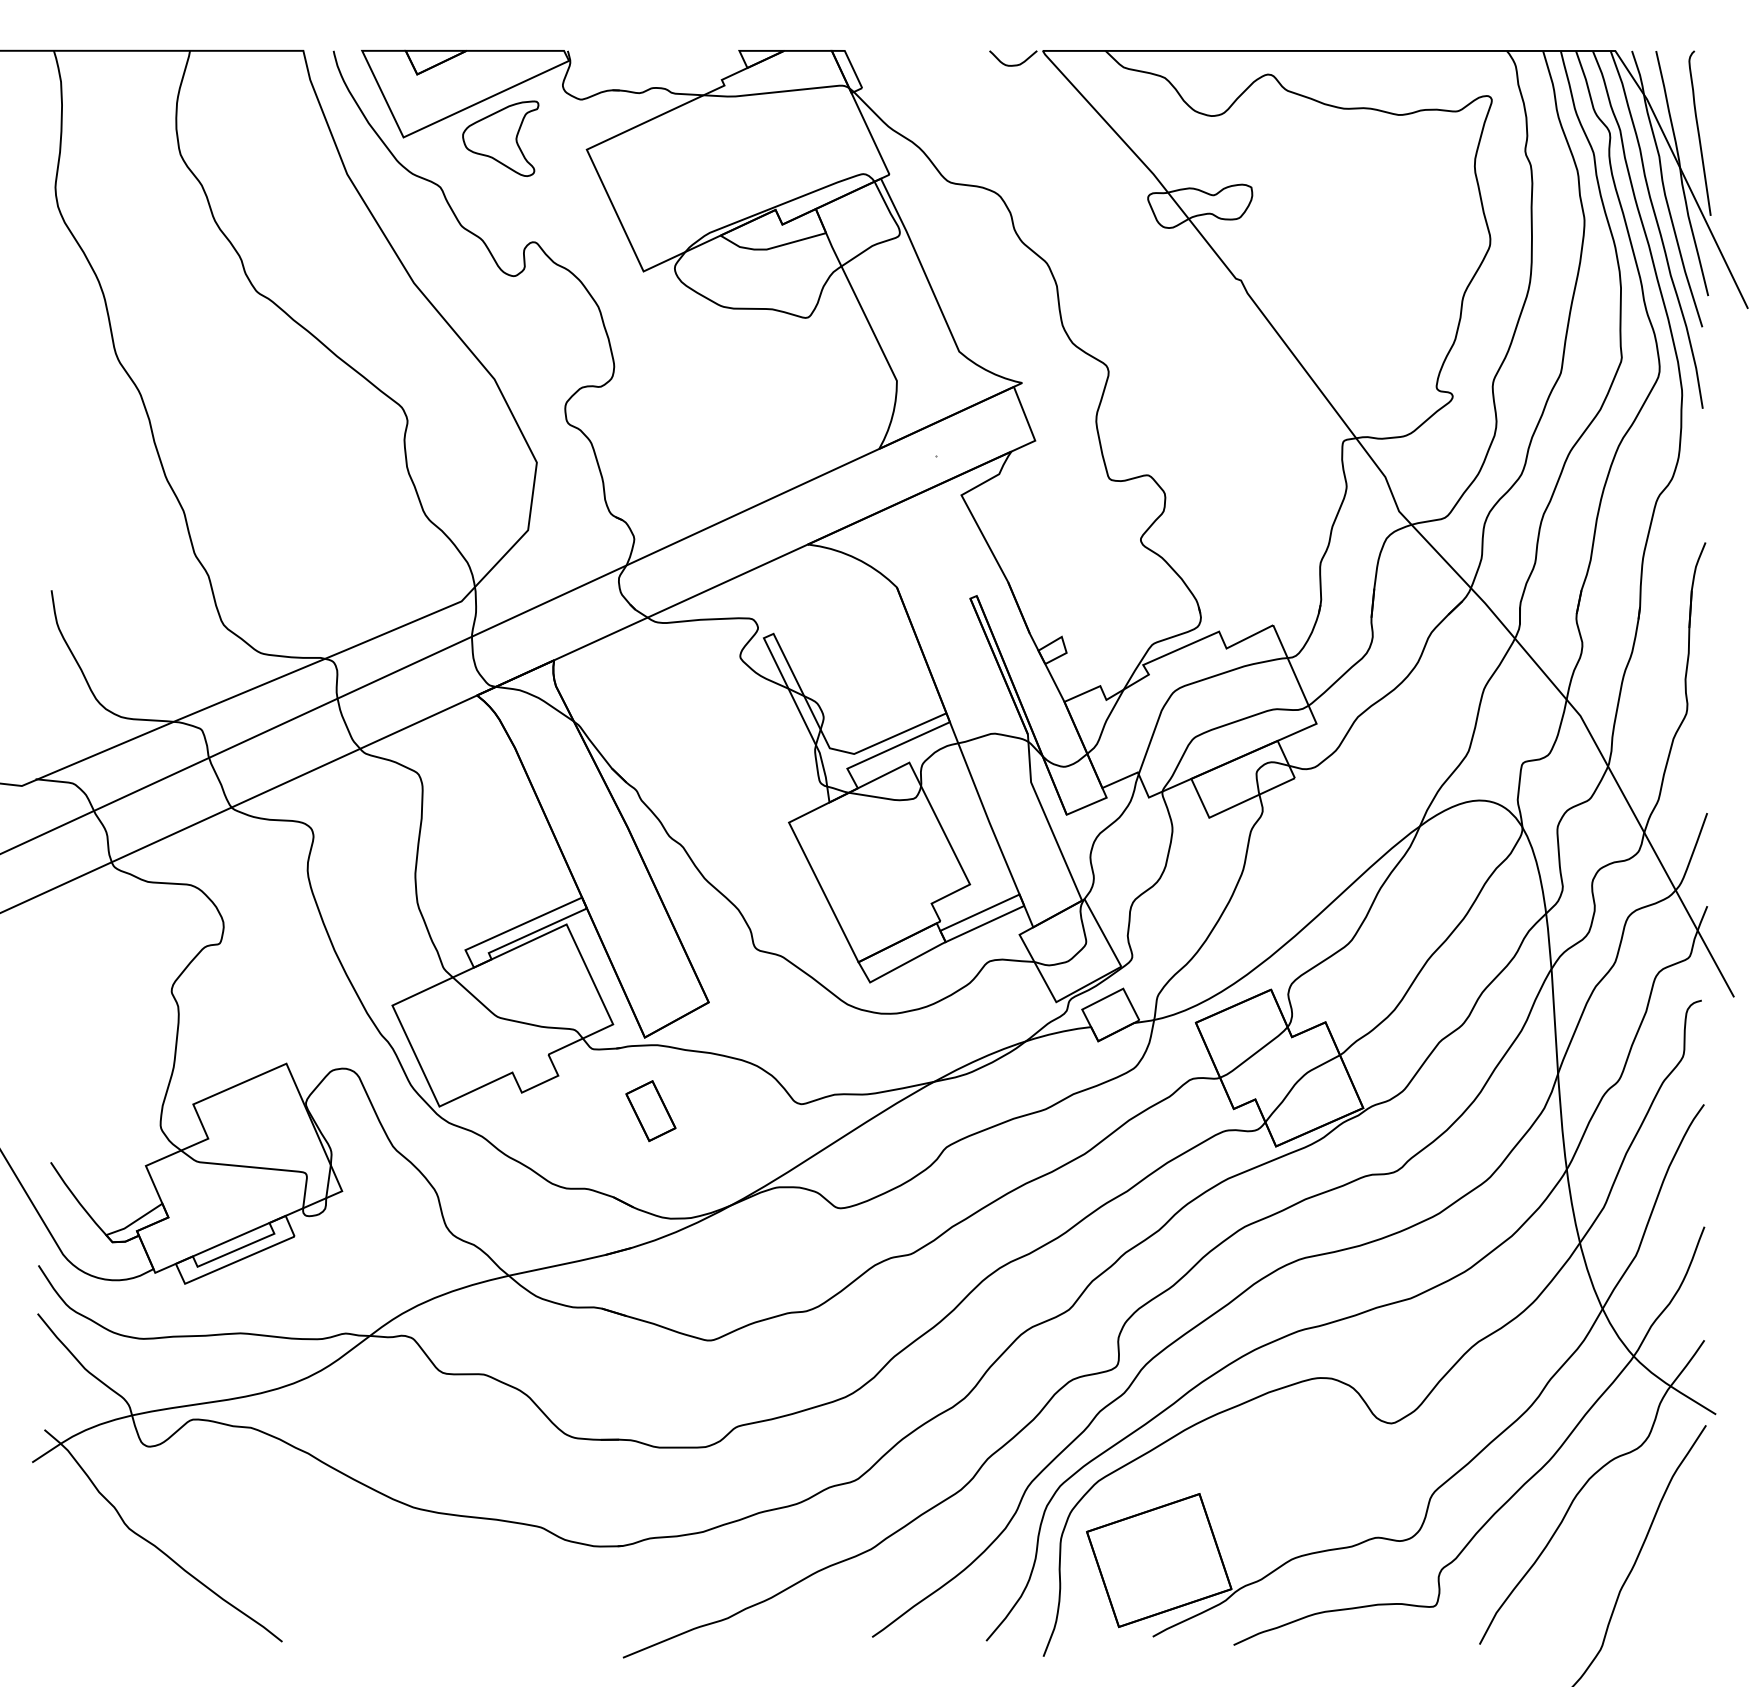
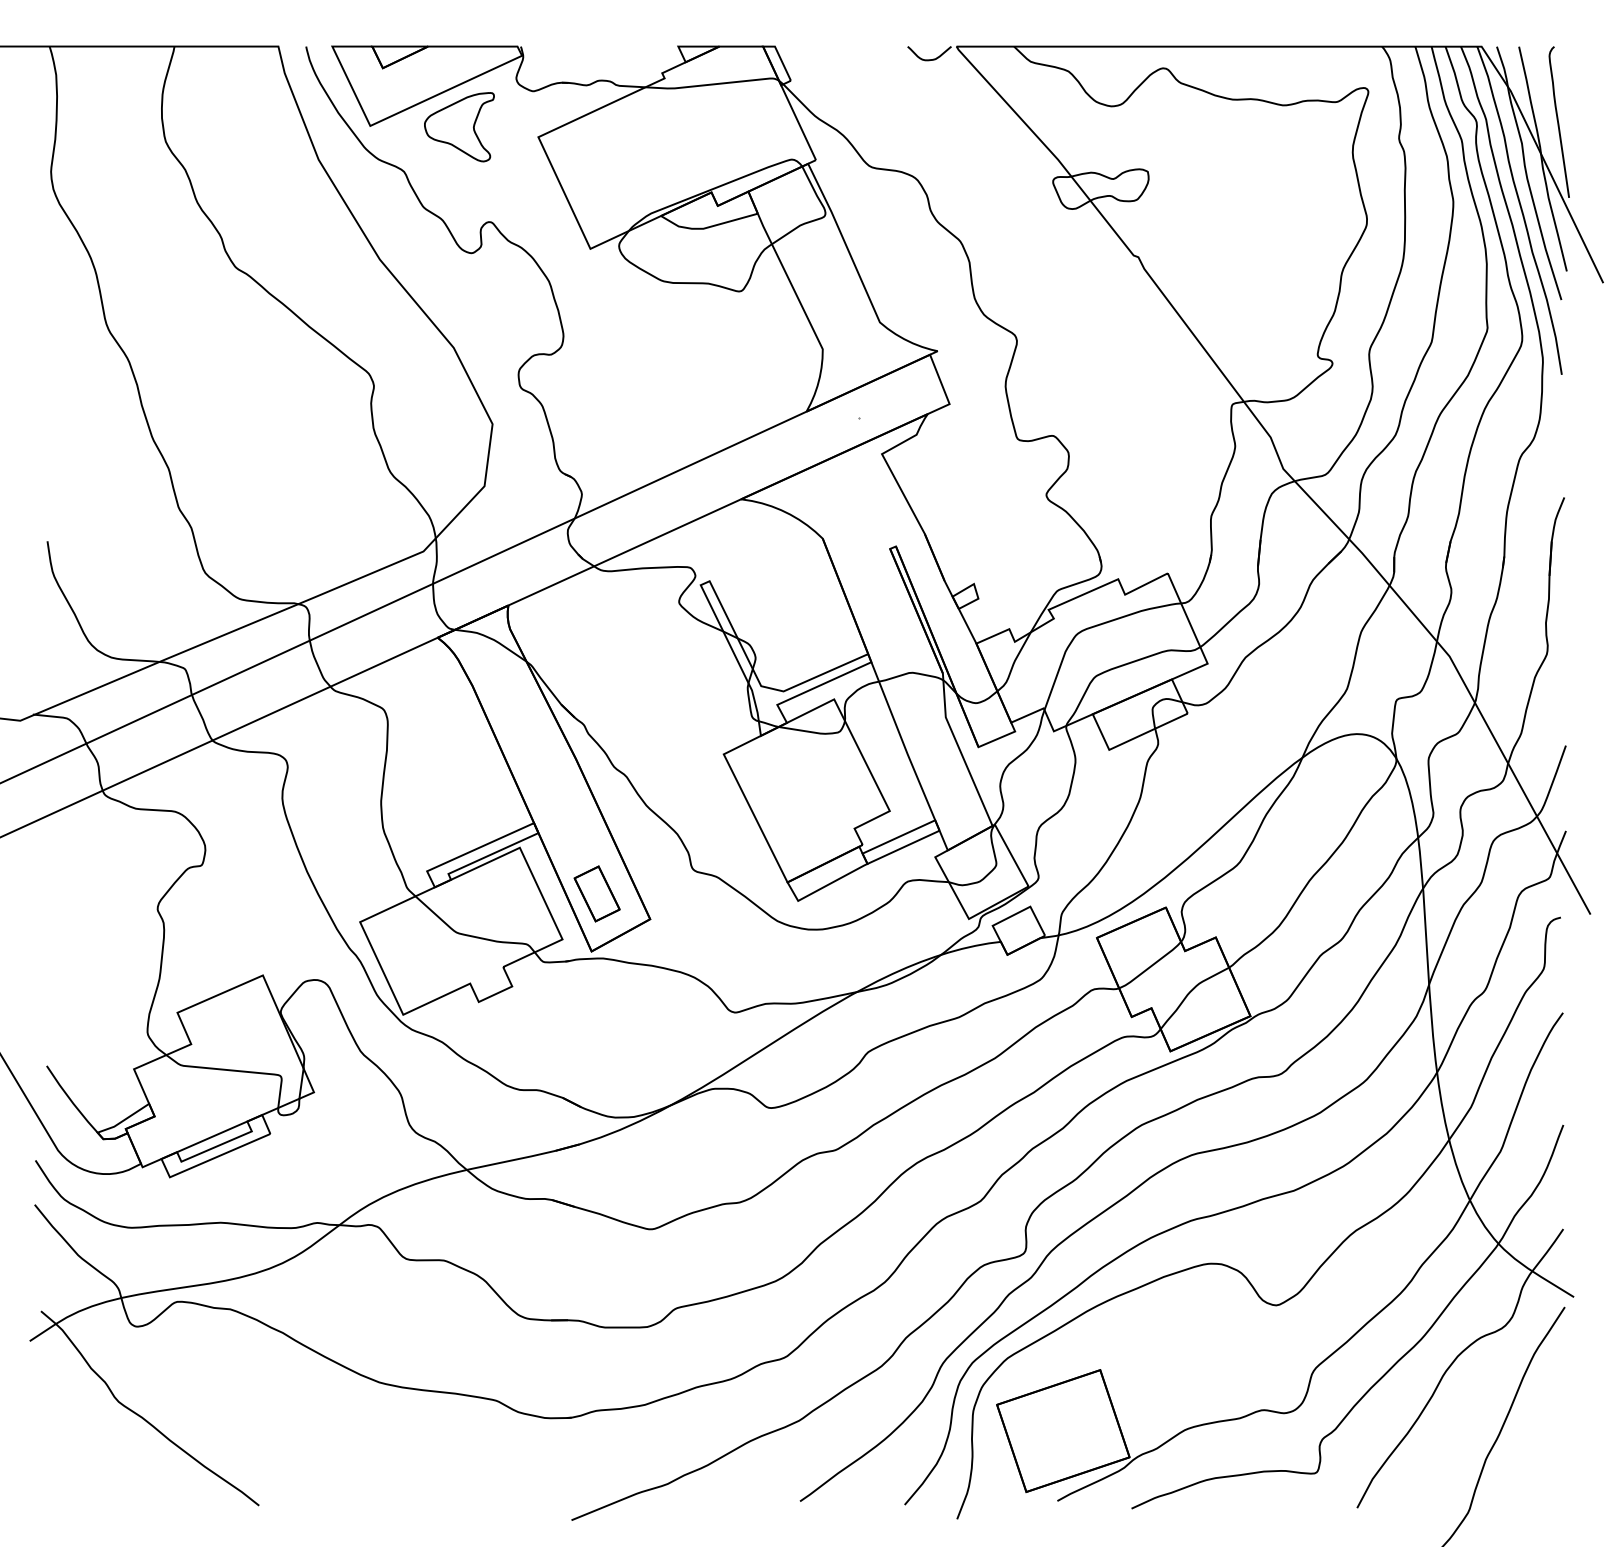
part: (650, 1110) -> (596, 893), moved

